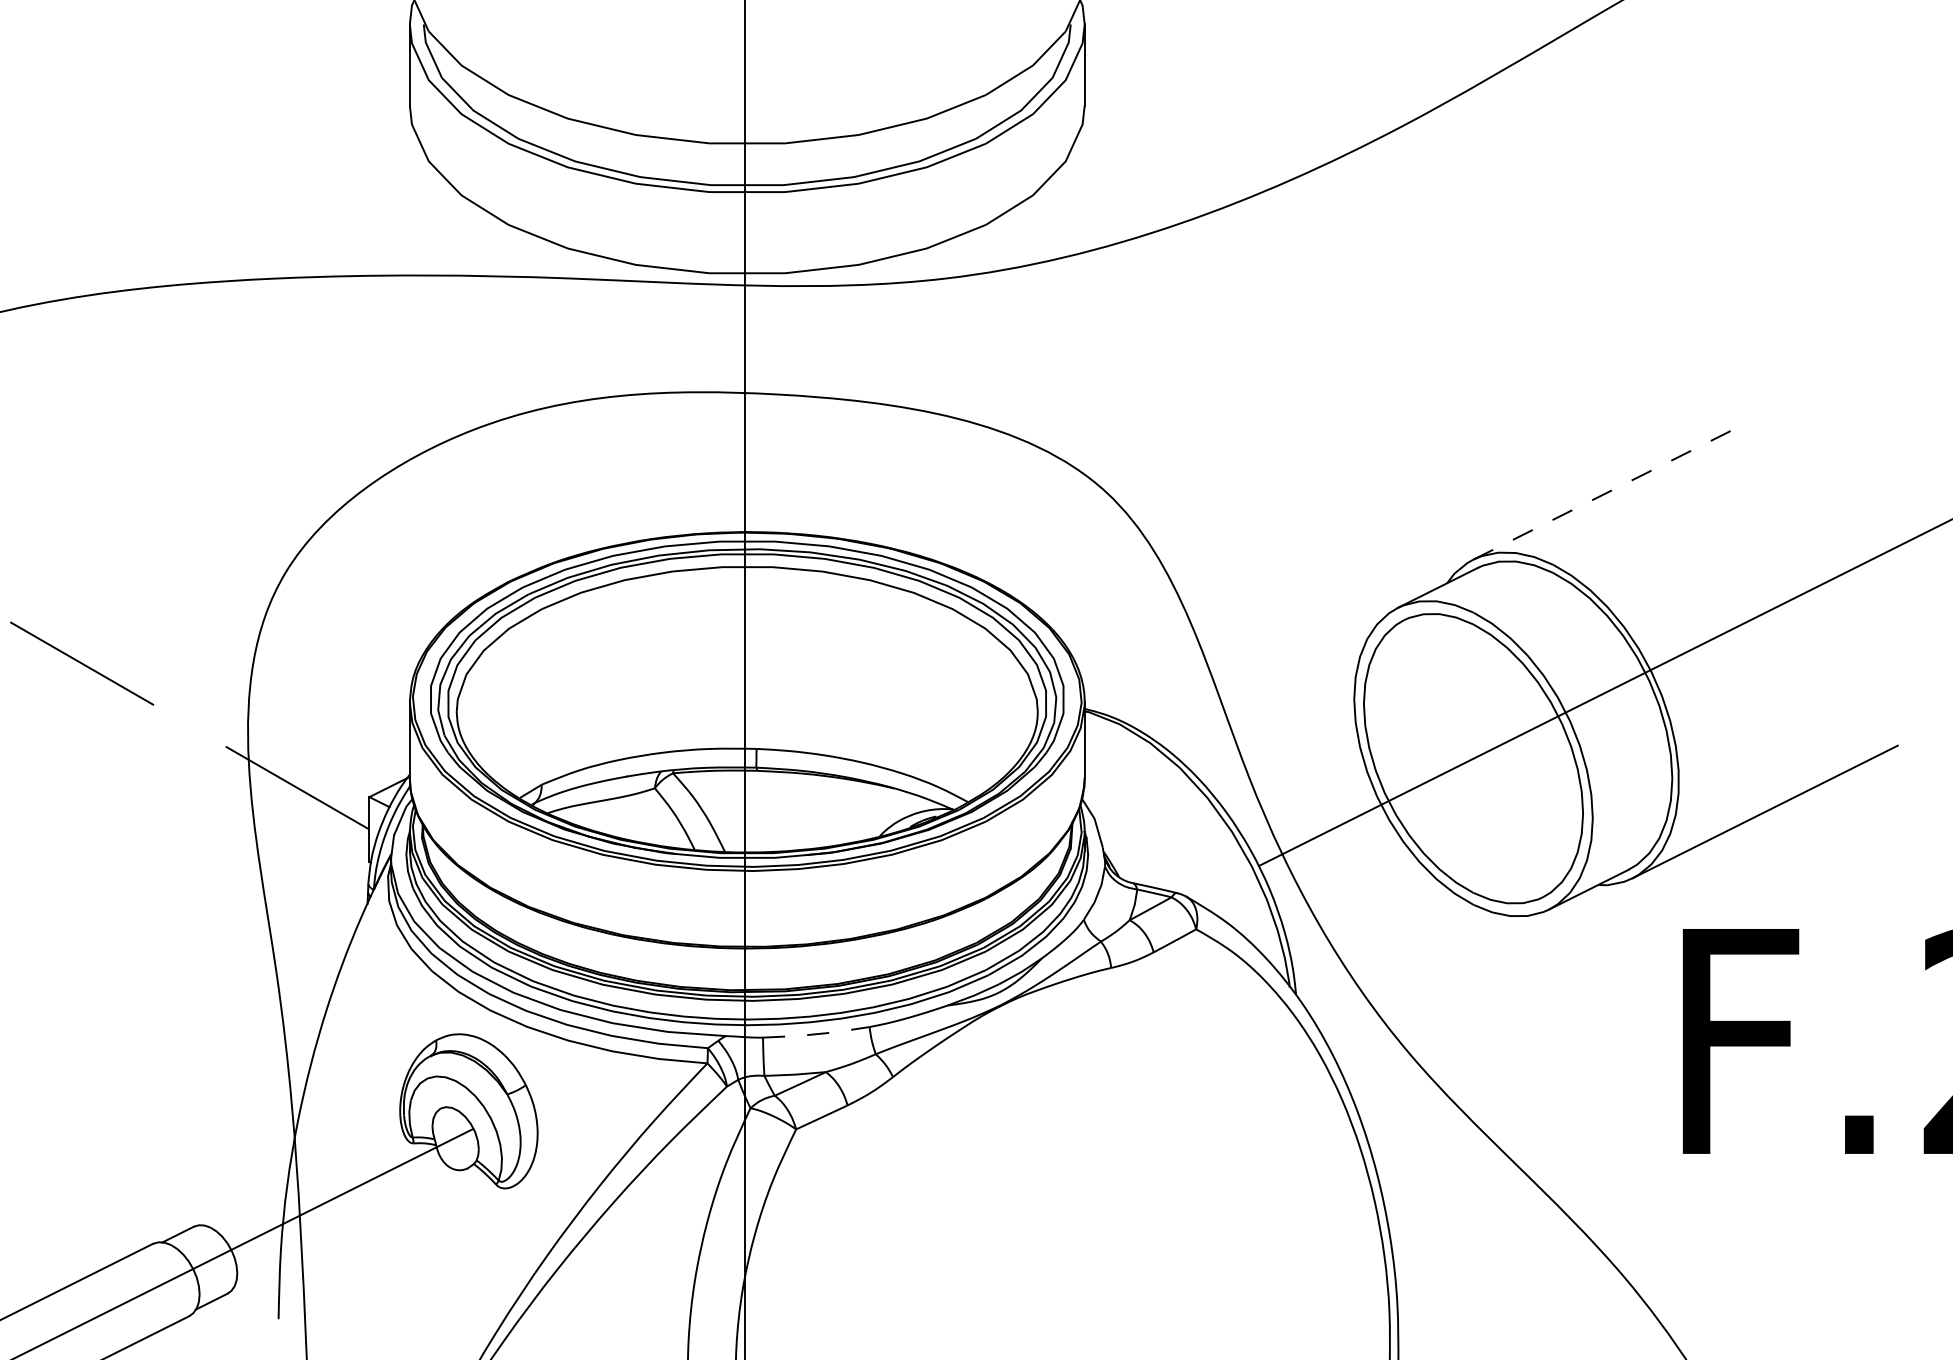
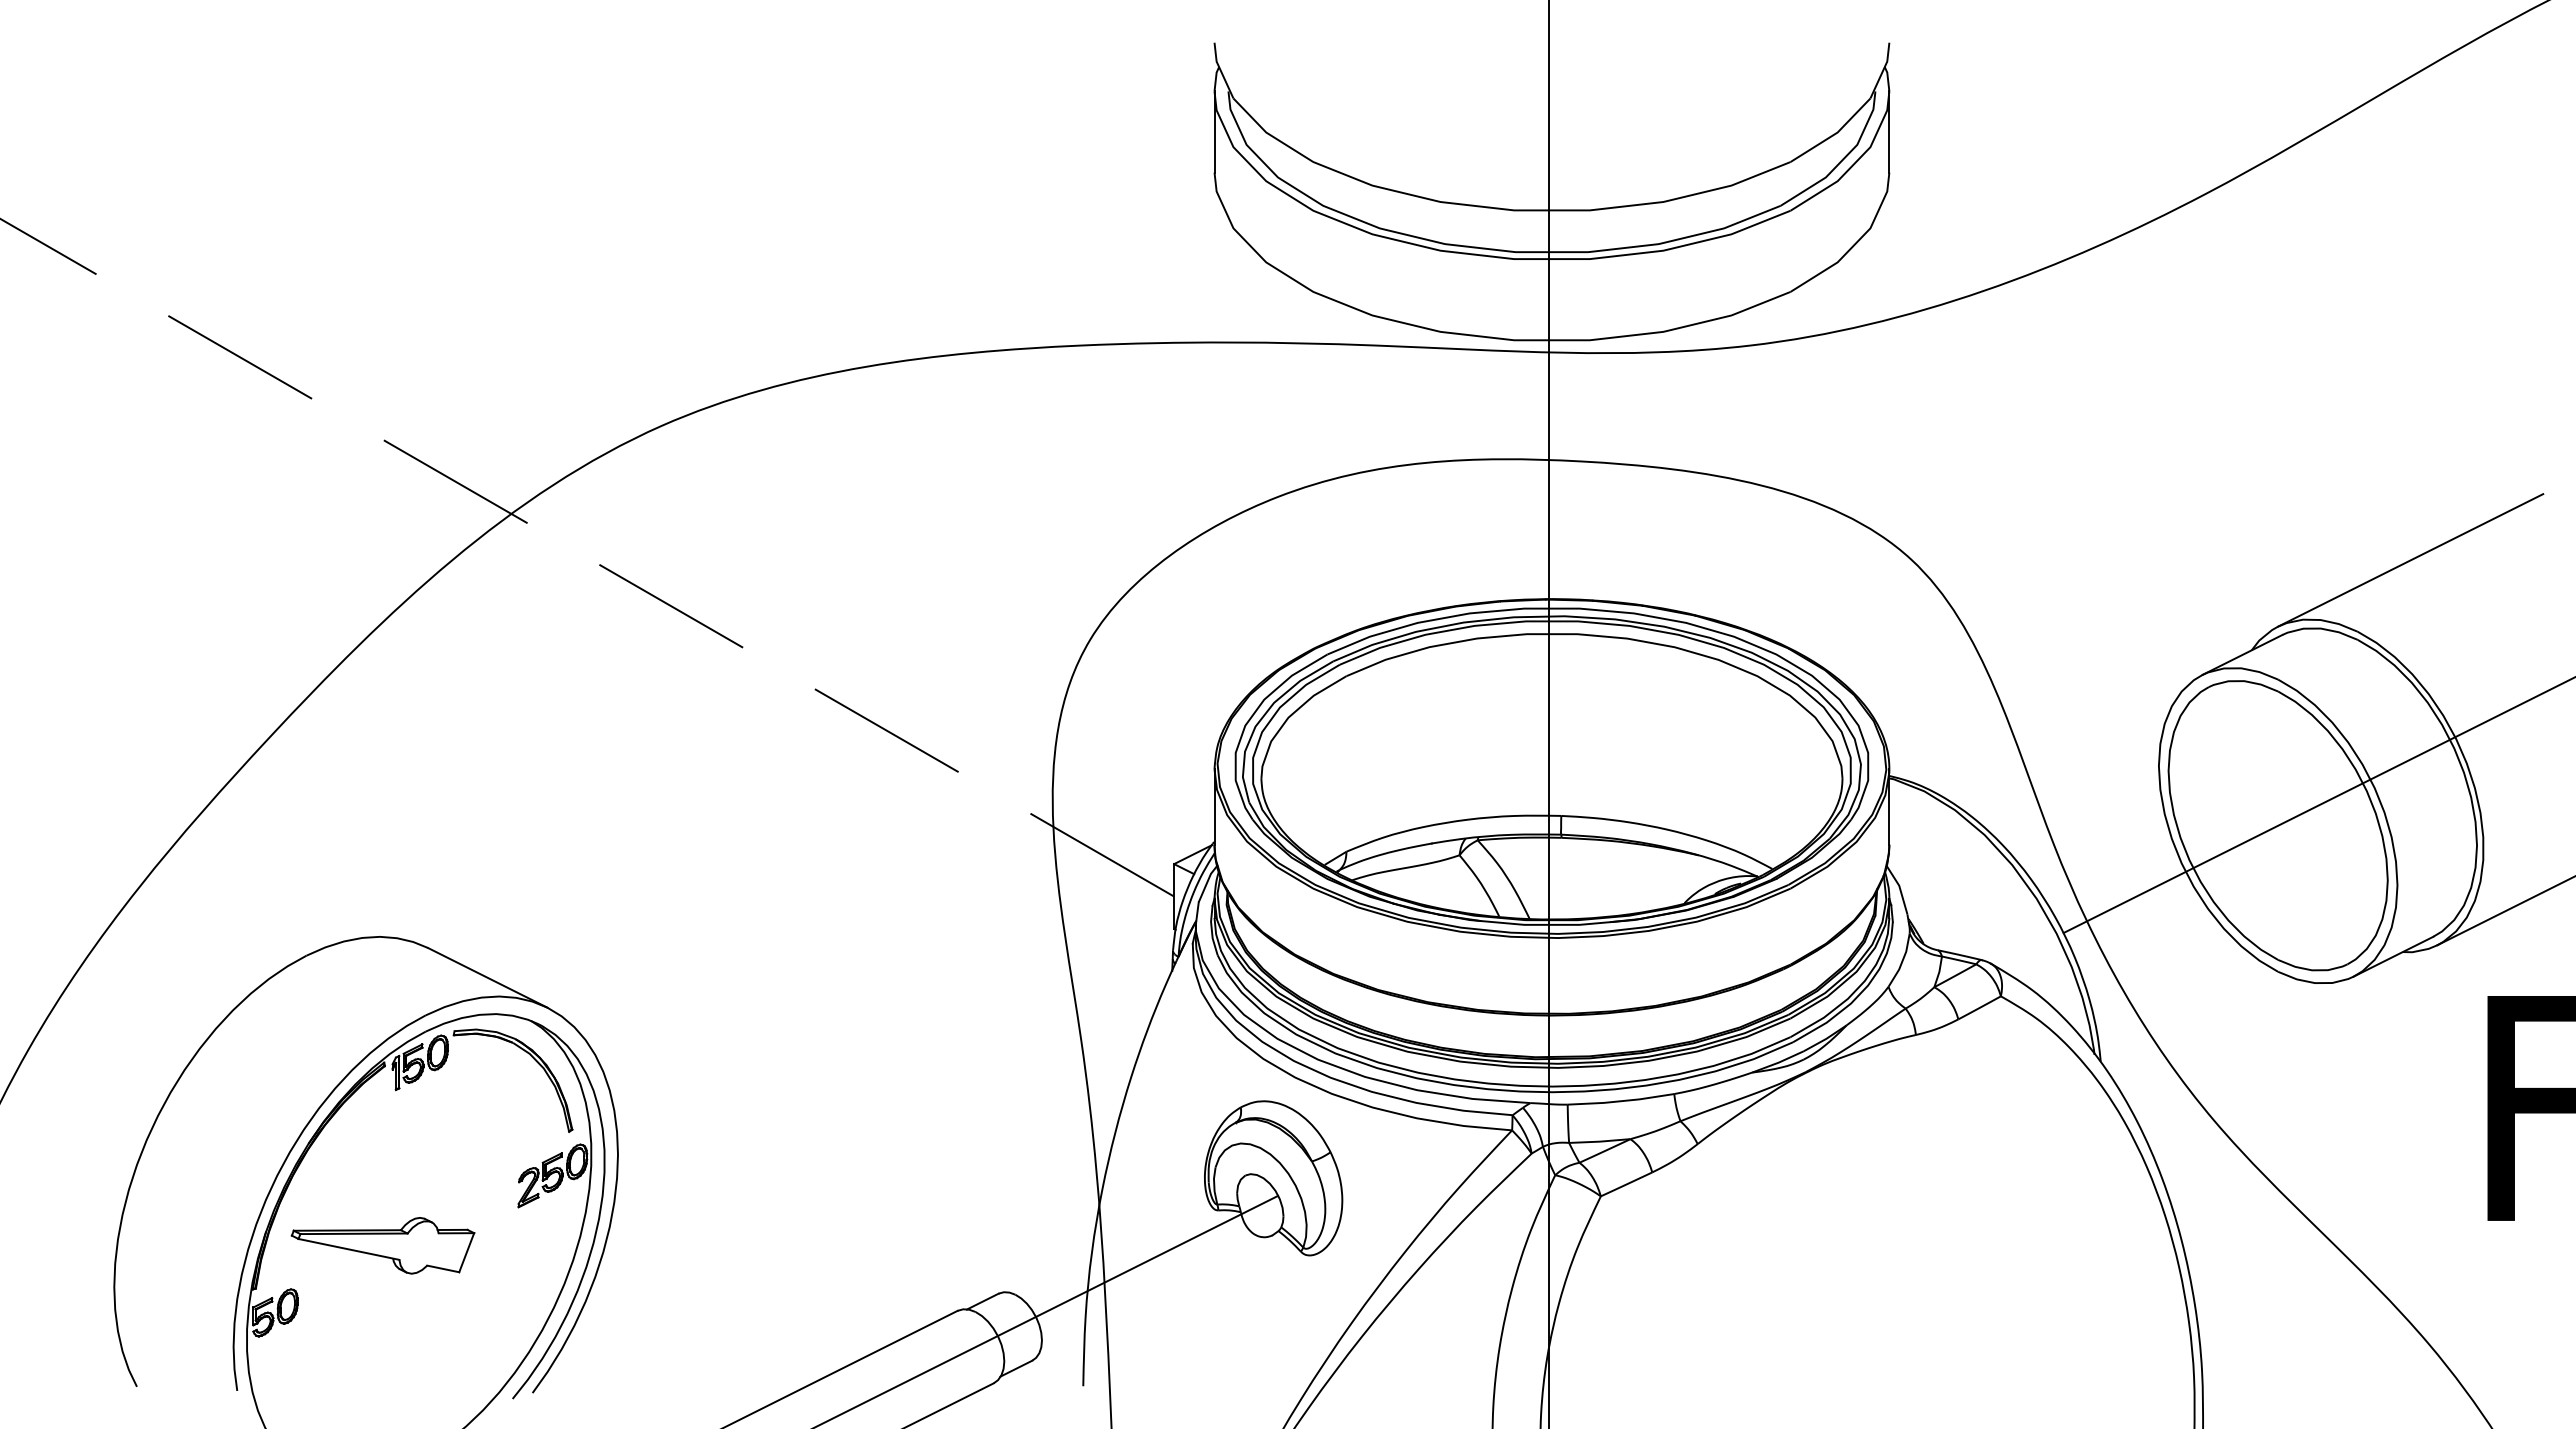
line: (1606, 493) -> (2411, 560), dashed -> solid
line: (816, 1034) -> (1621, 1101), dashed -> solid

